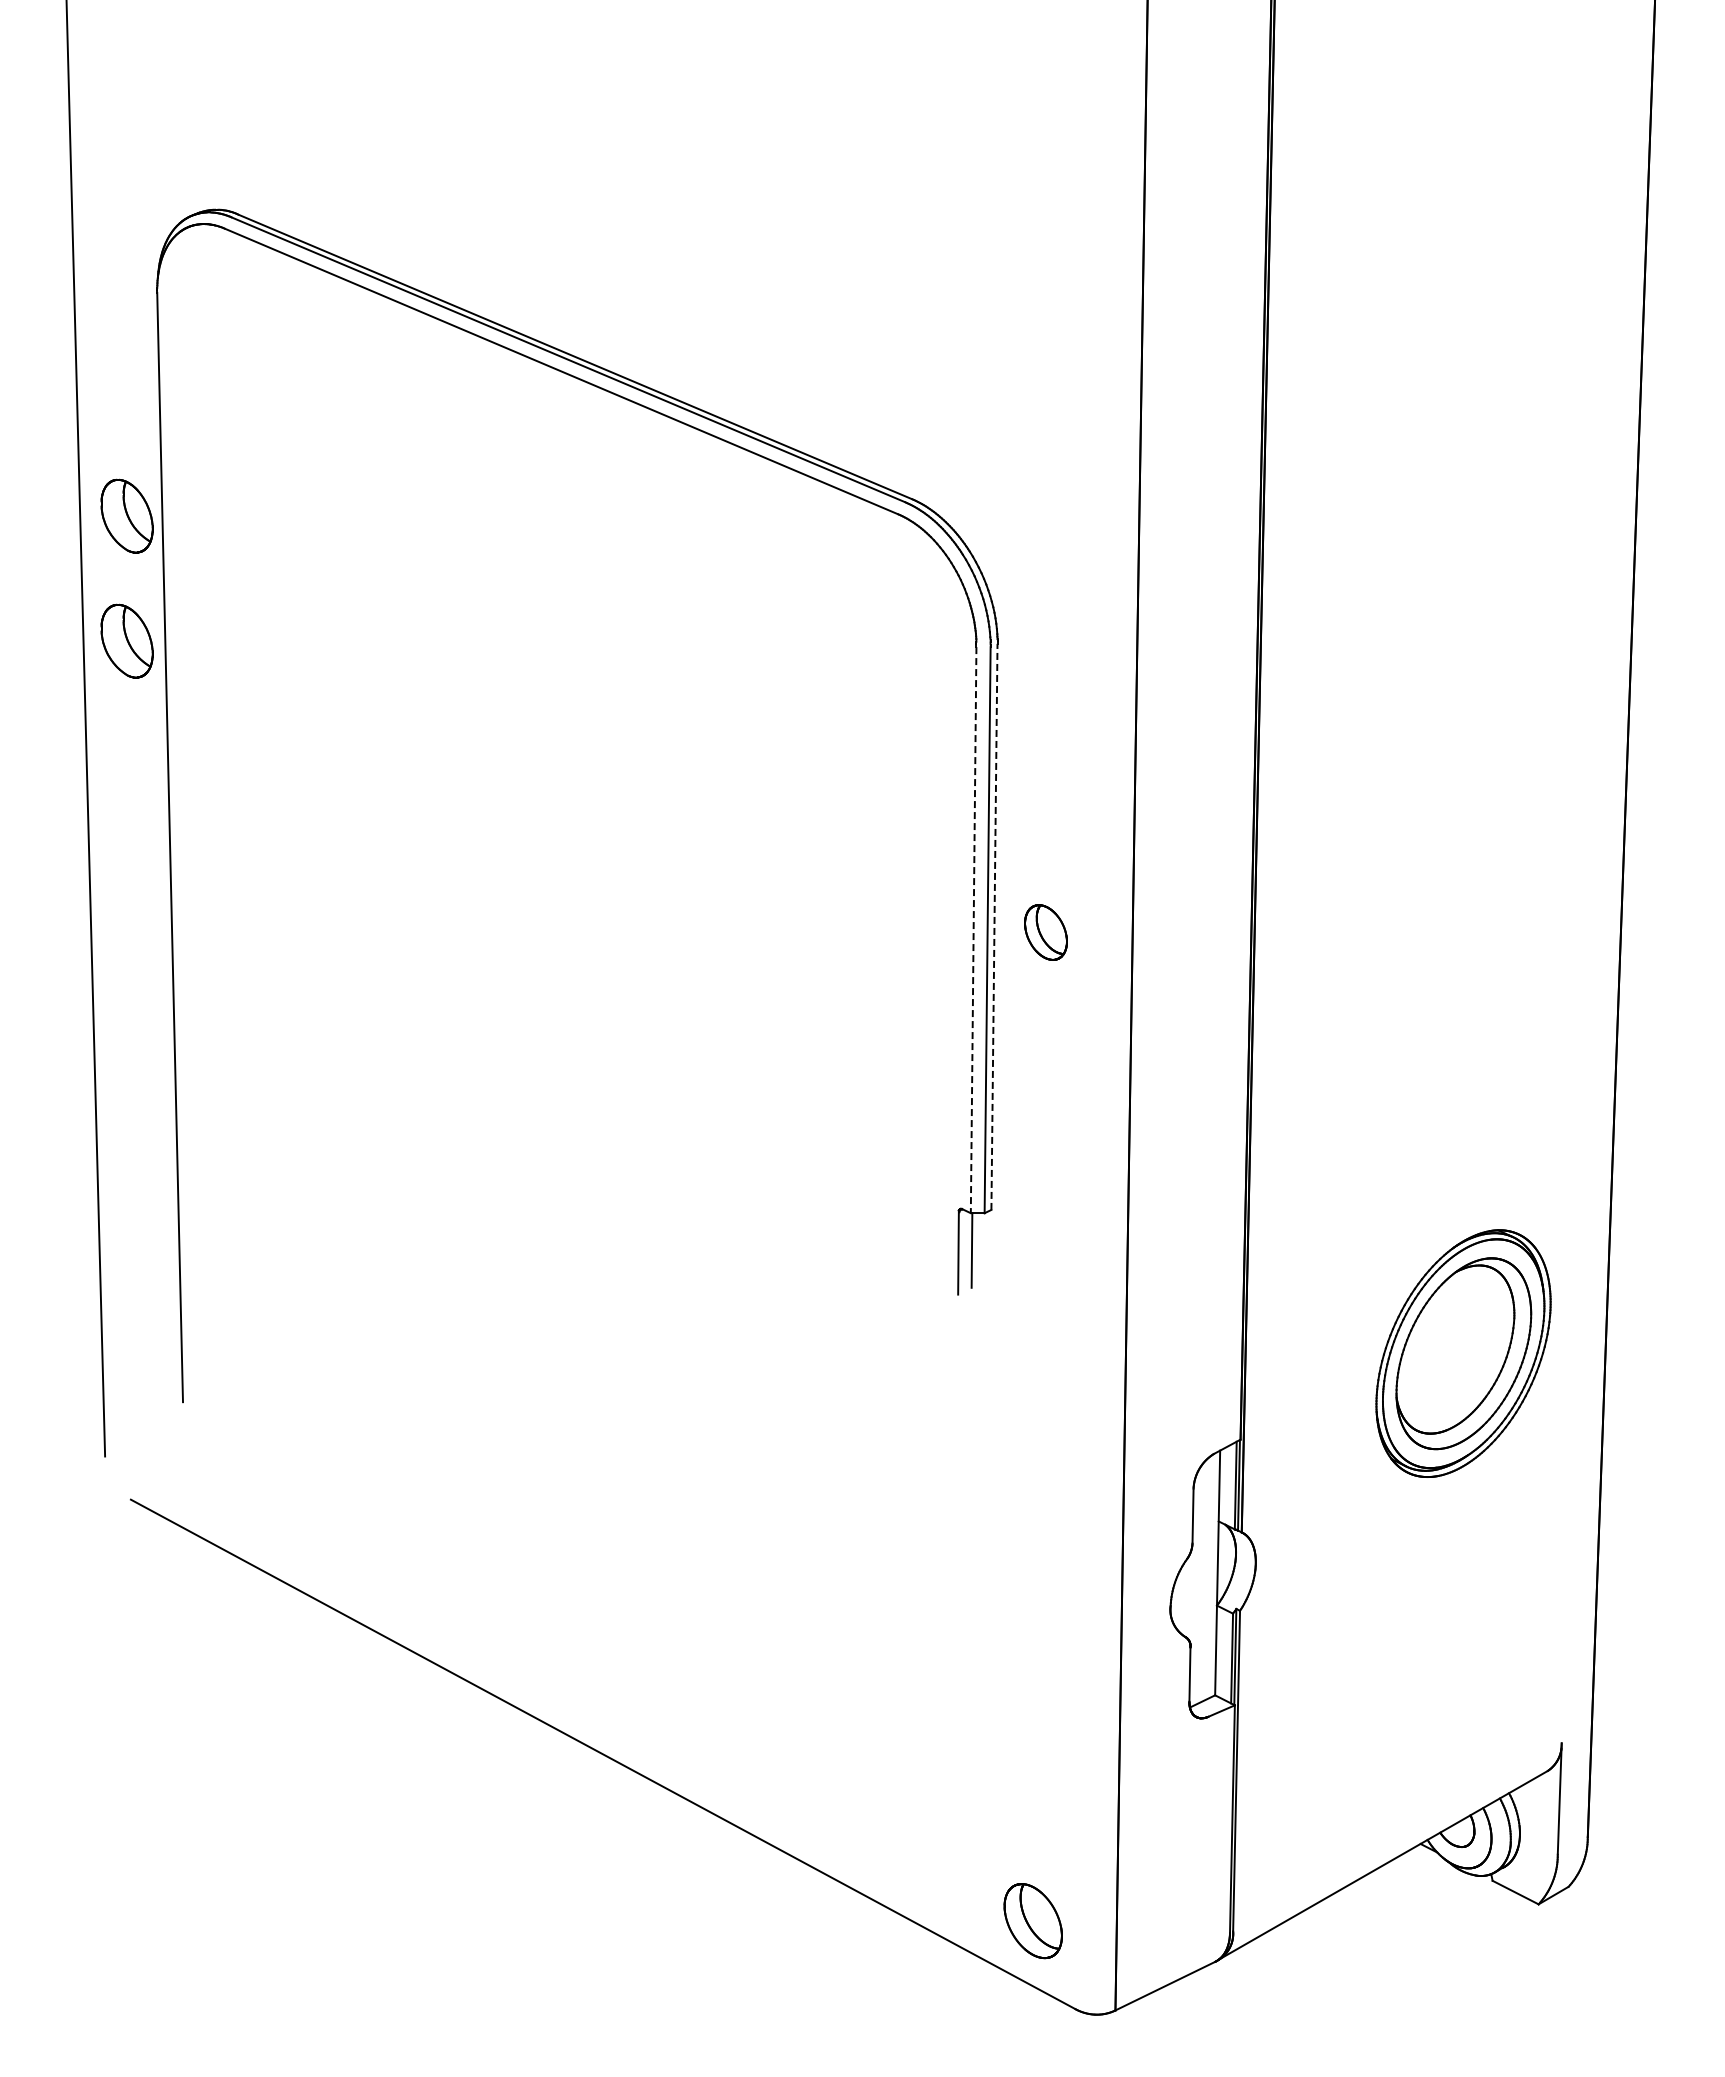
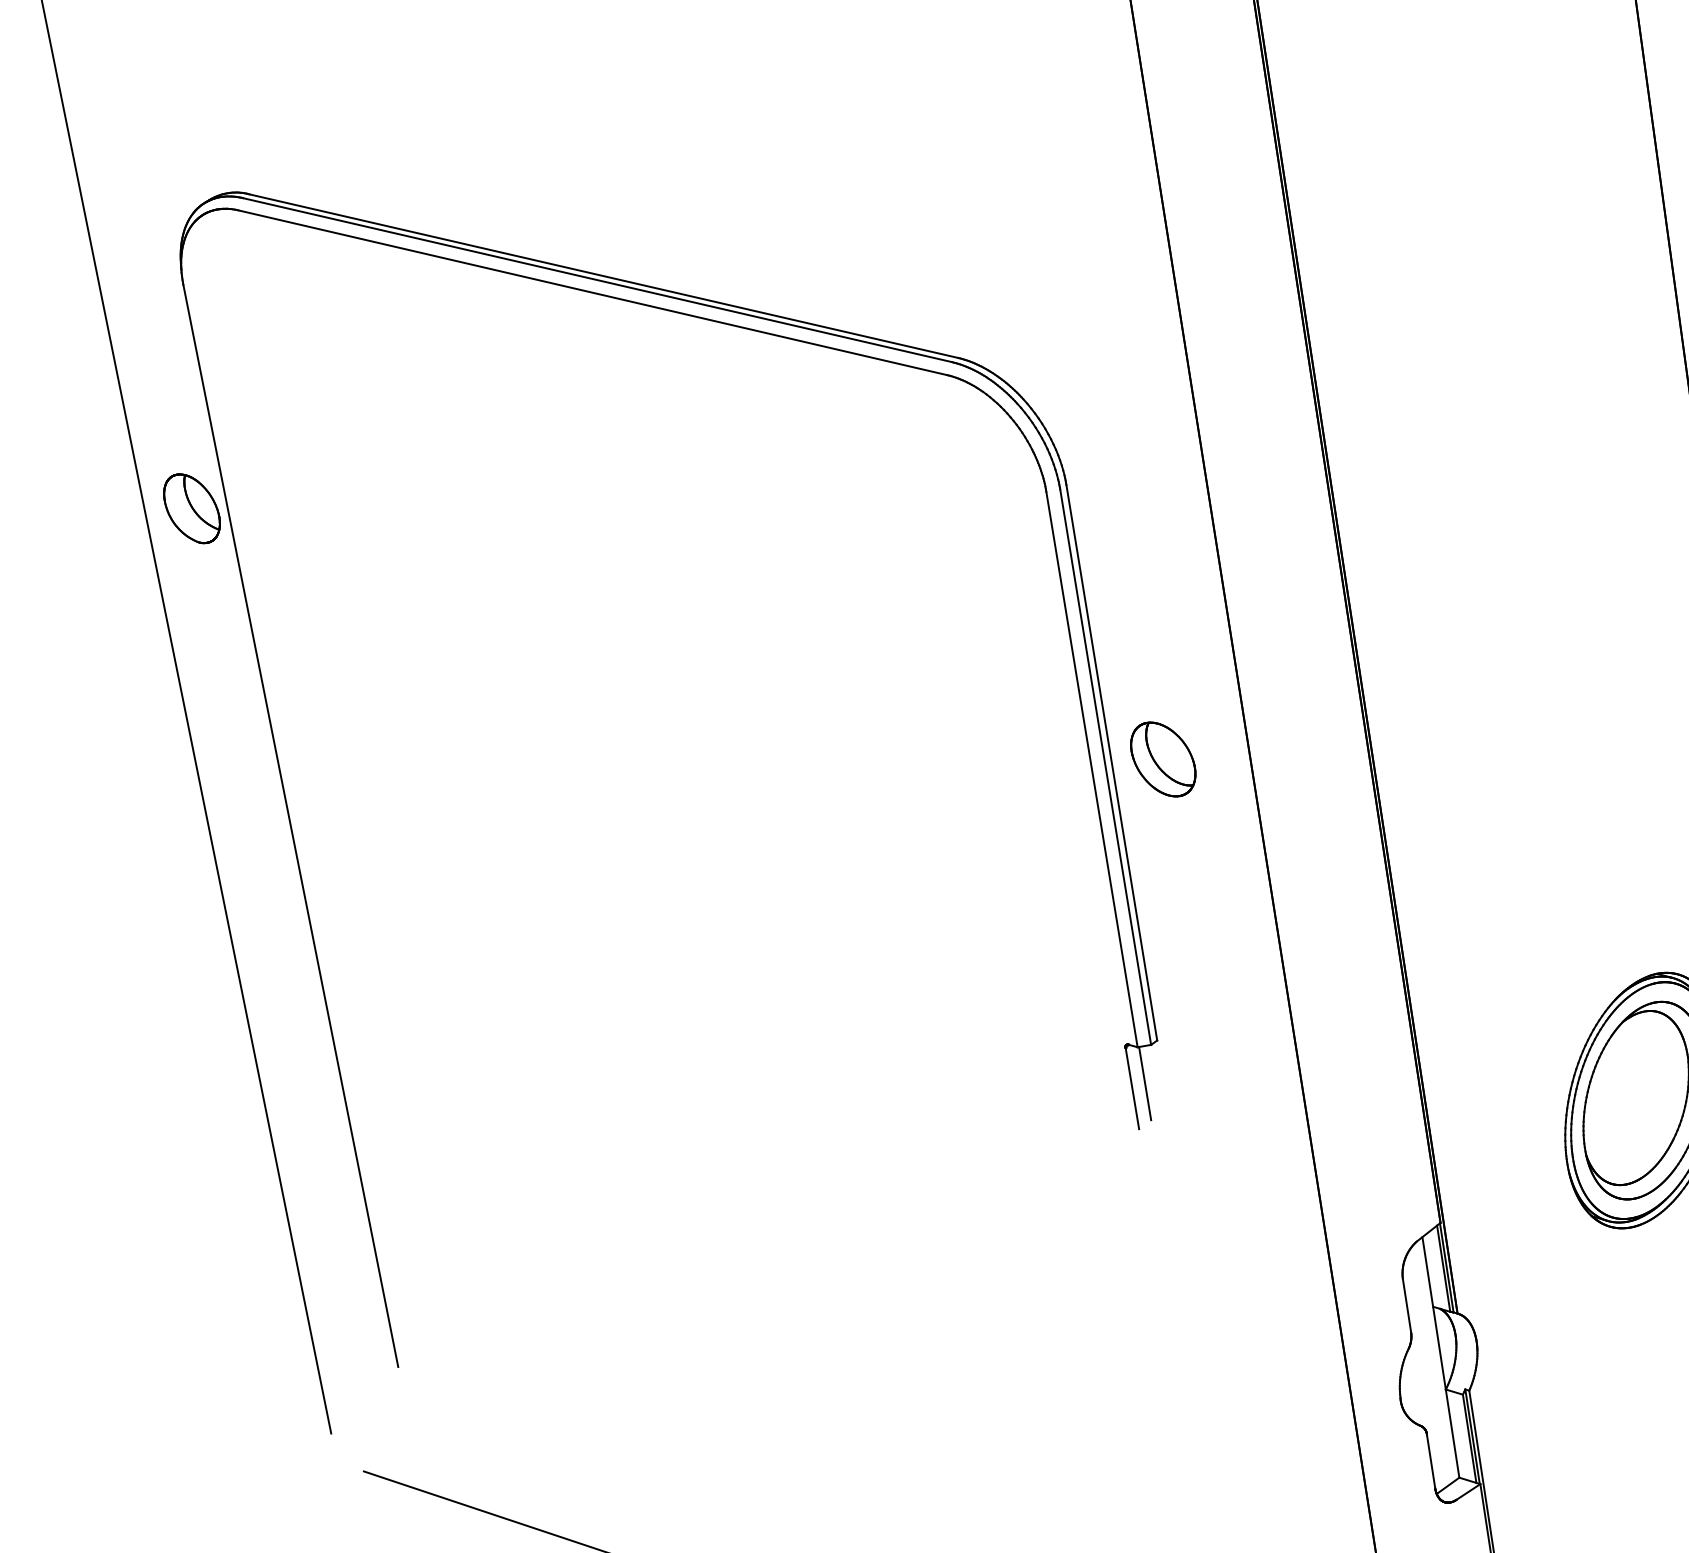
part: (126, 640) -> (212, 630), removed
line: (994, 926) -> (1111, 762), dashed -> solid
line: (973, 930) -> (1091, 769), dashed -> solid
part: (1045, 932) -> (1162, 759), size x1.43

